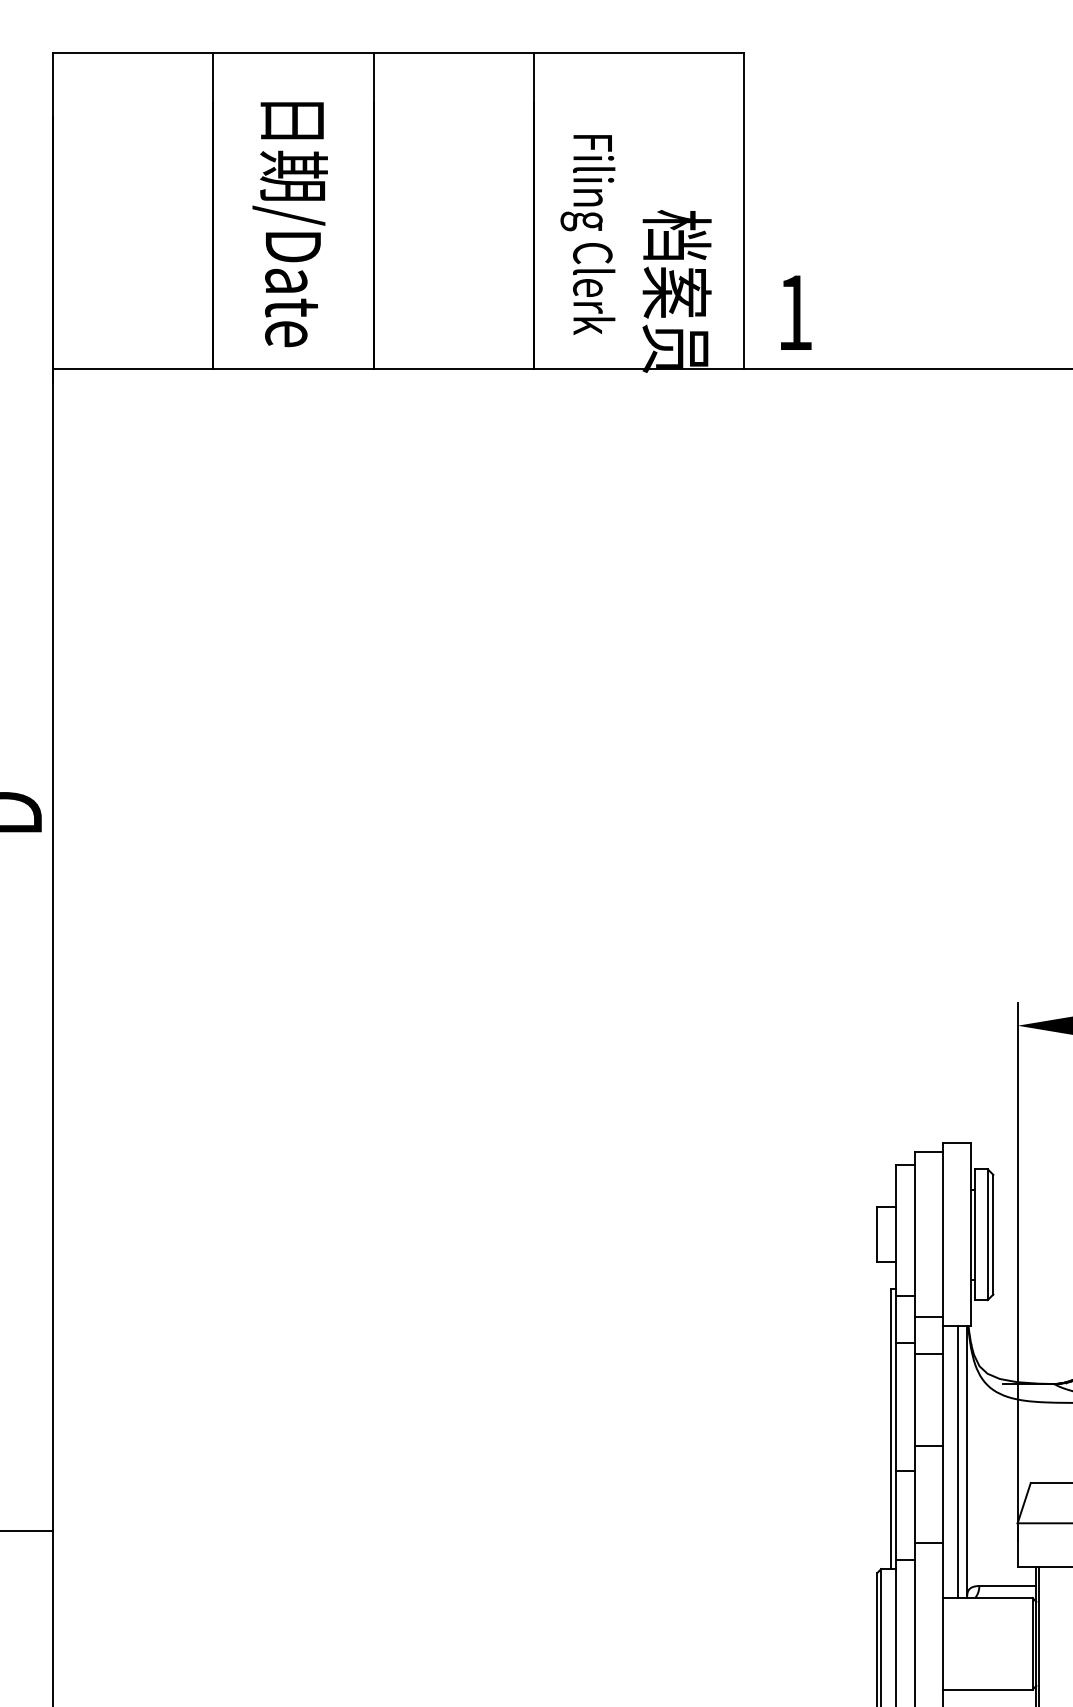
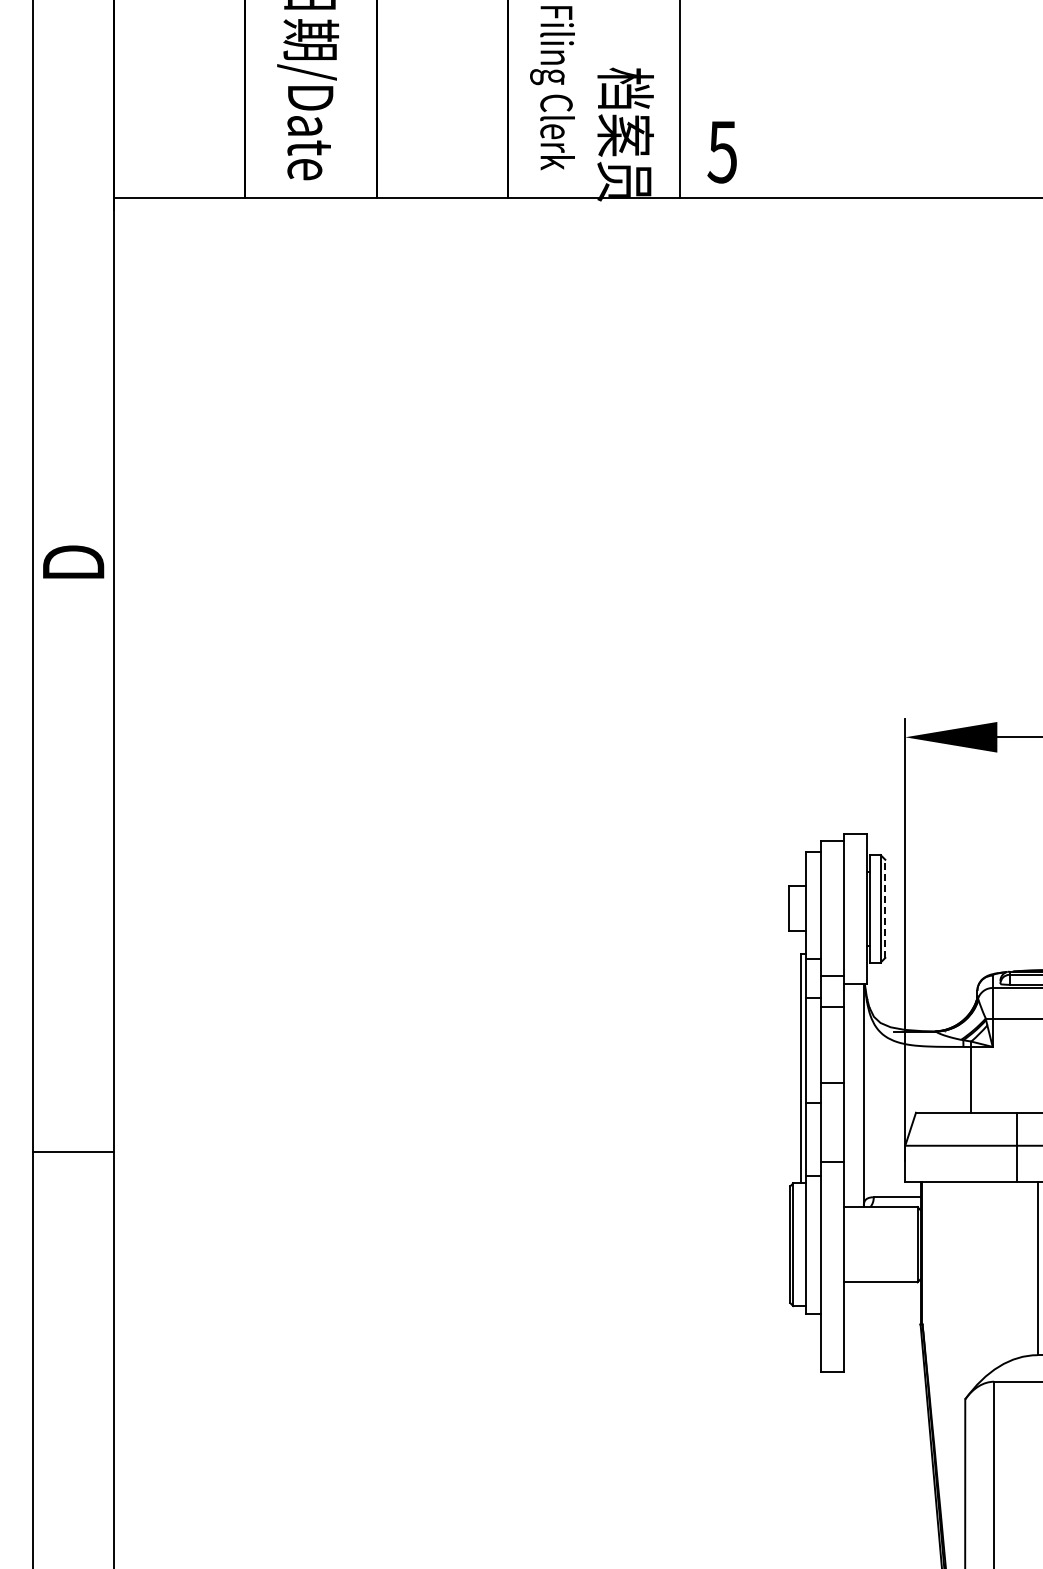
text: (793, 313) -> (721, 152), 1 -> 5
line: (993, 1234) -> (885, 908), solid -> dashed
line: (958, 1462) -> (856, 1095), removed

